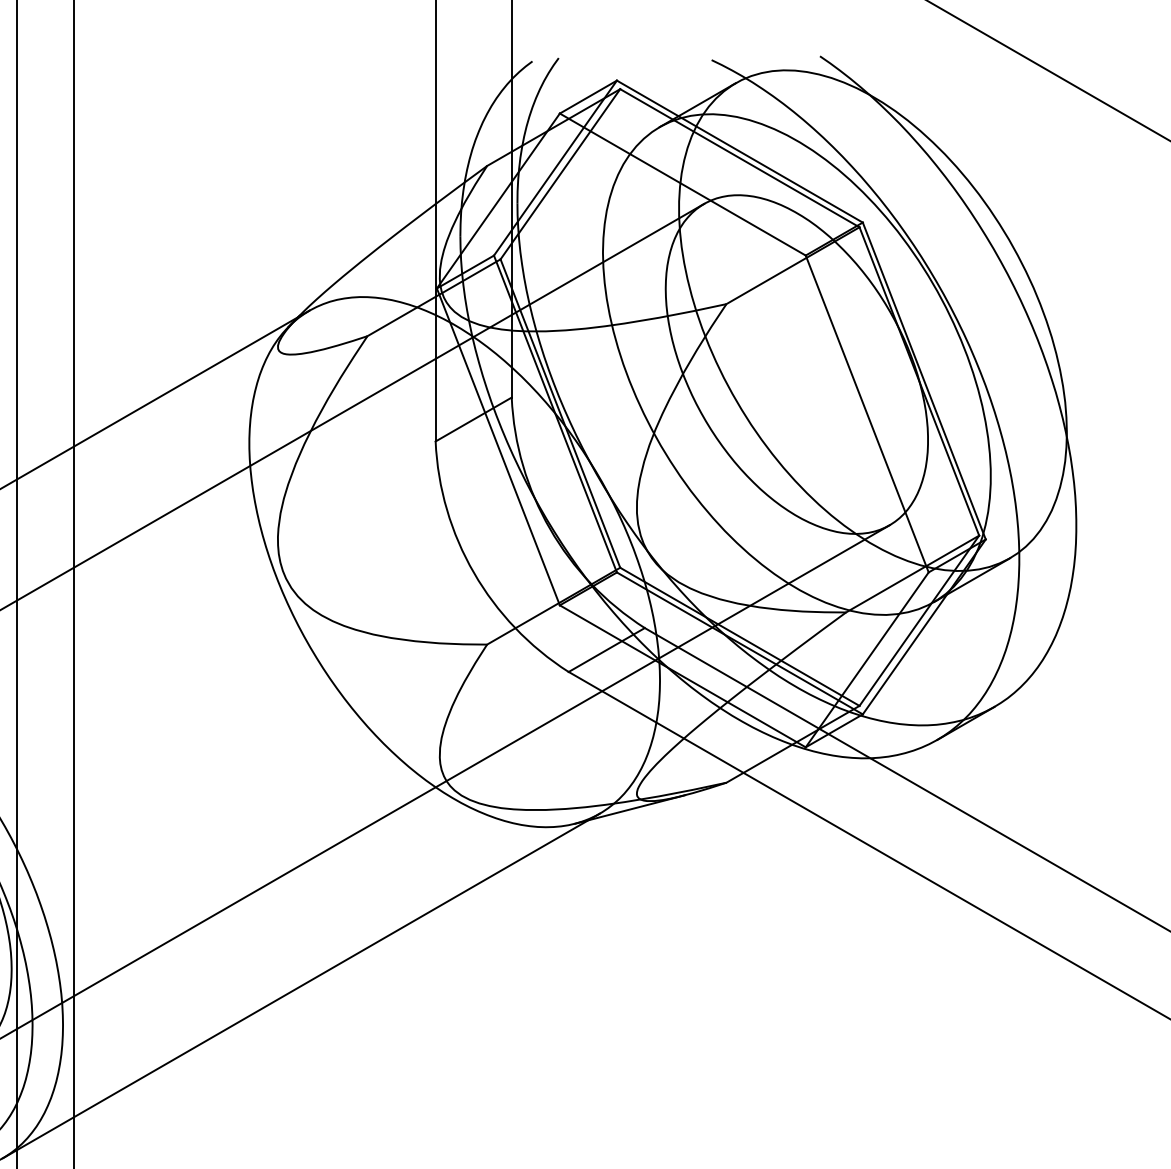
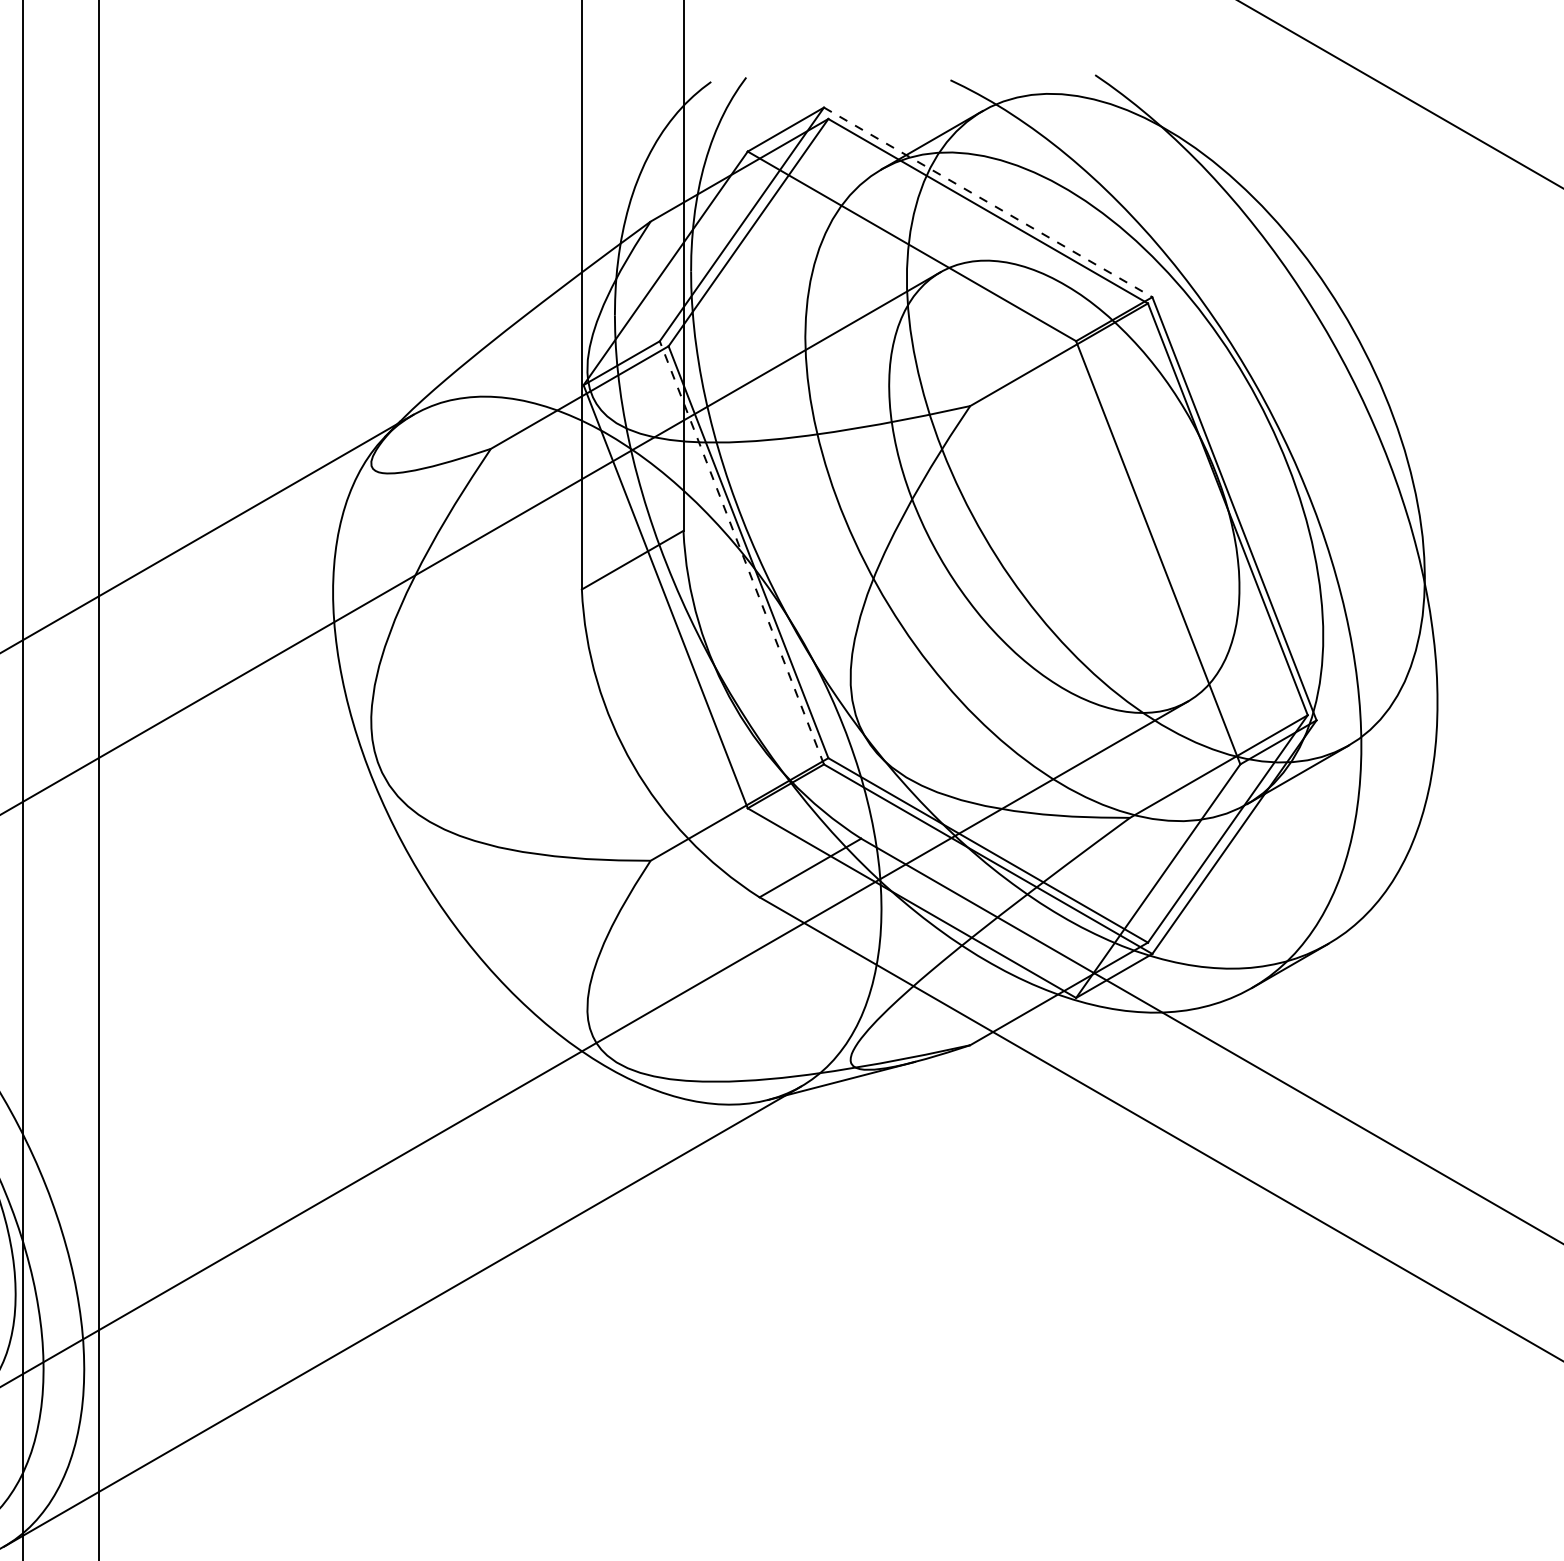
line: (740, 151) -> (988, 202), solid -> dashed
line: (555, 413) -> (741, 552), solid -> dashed

